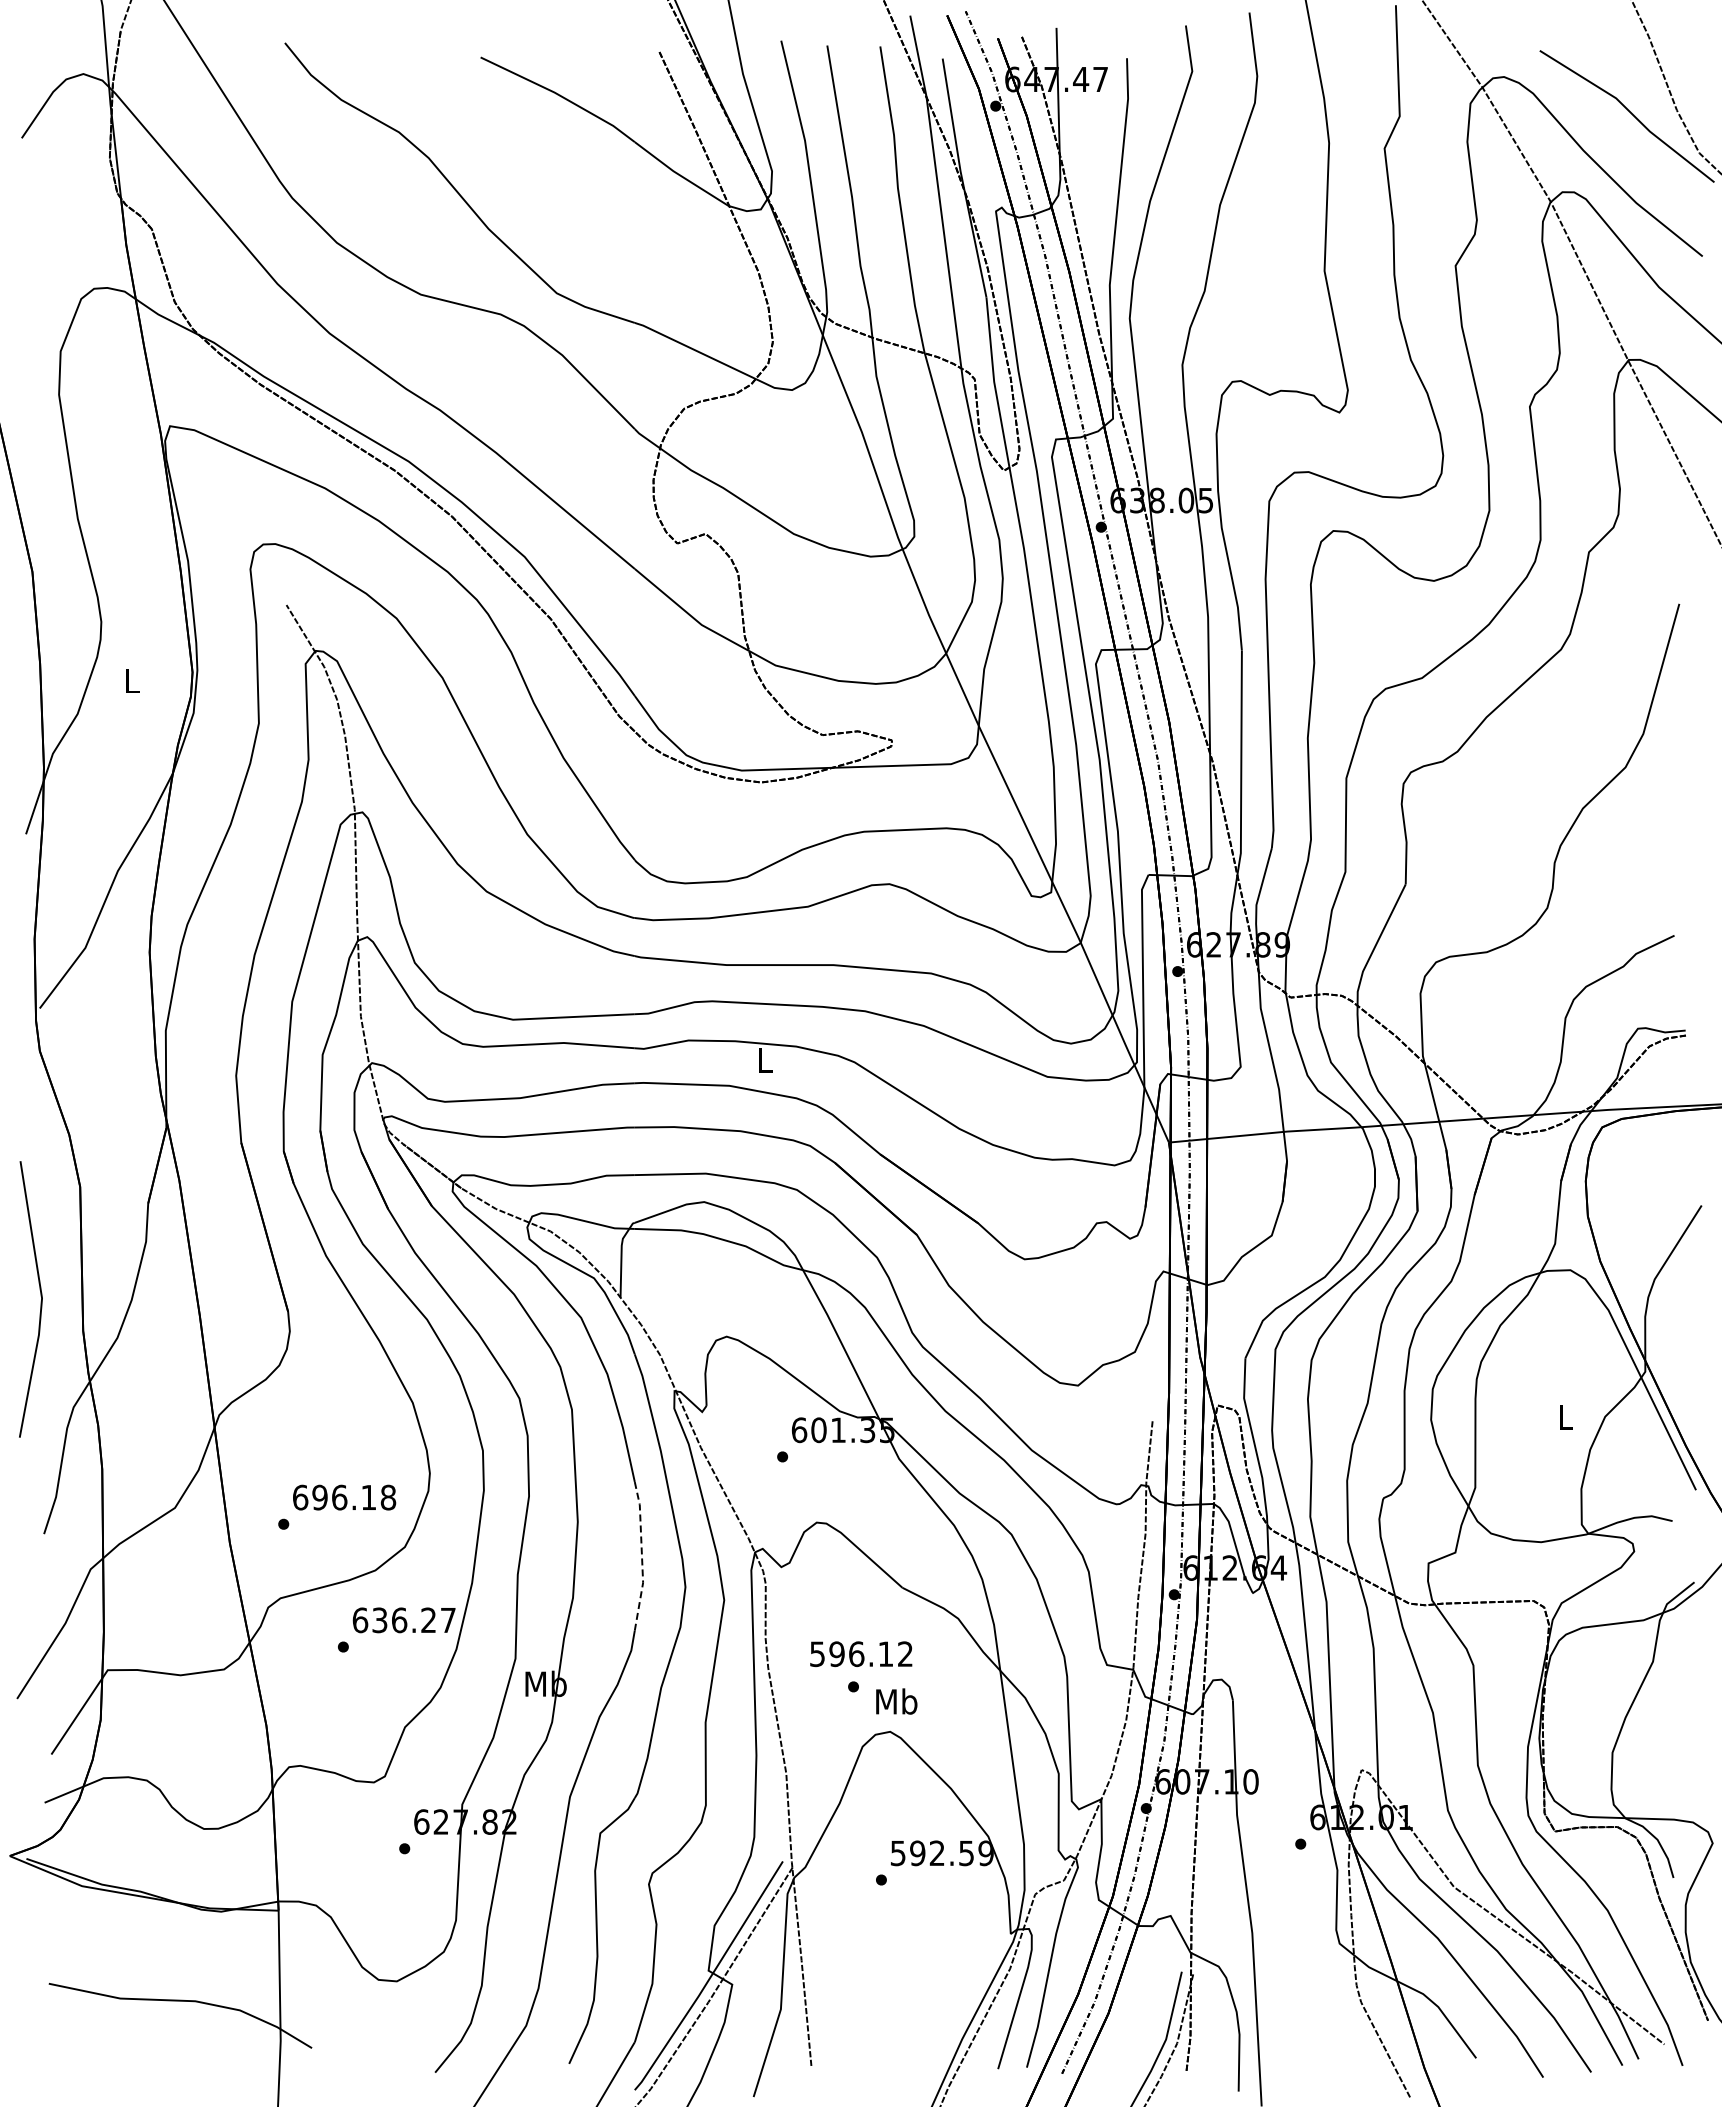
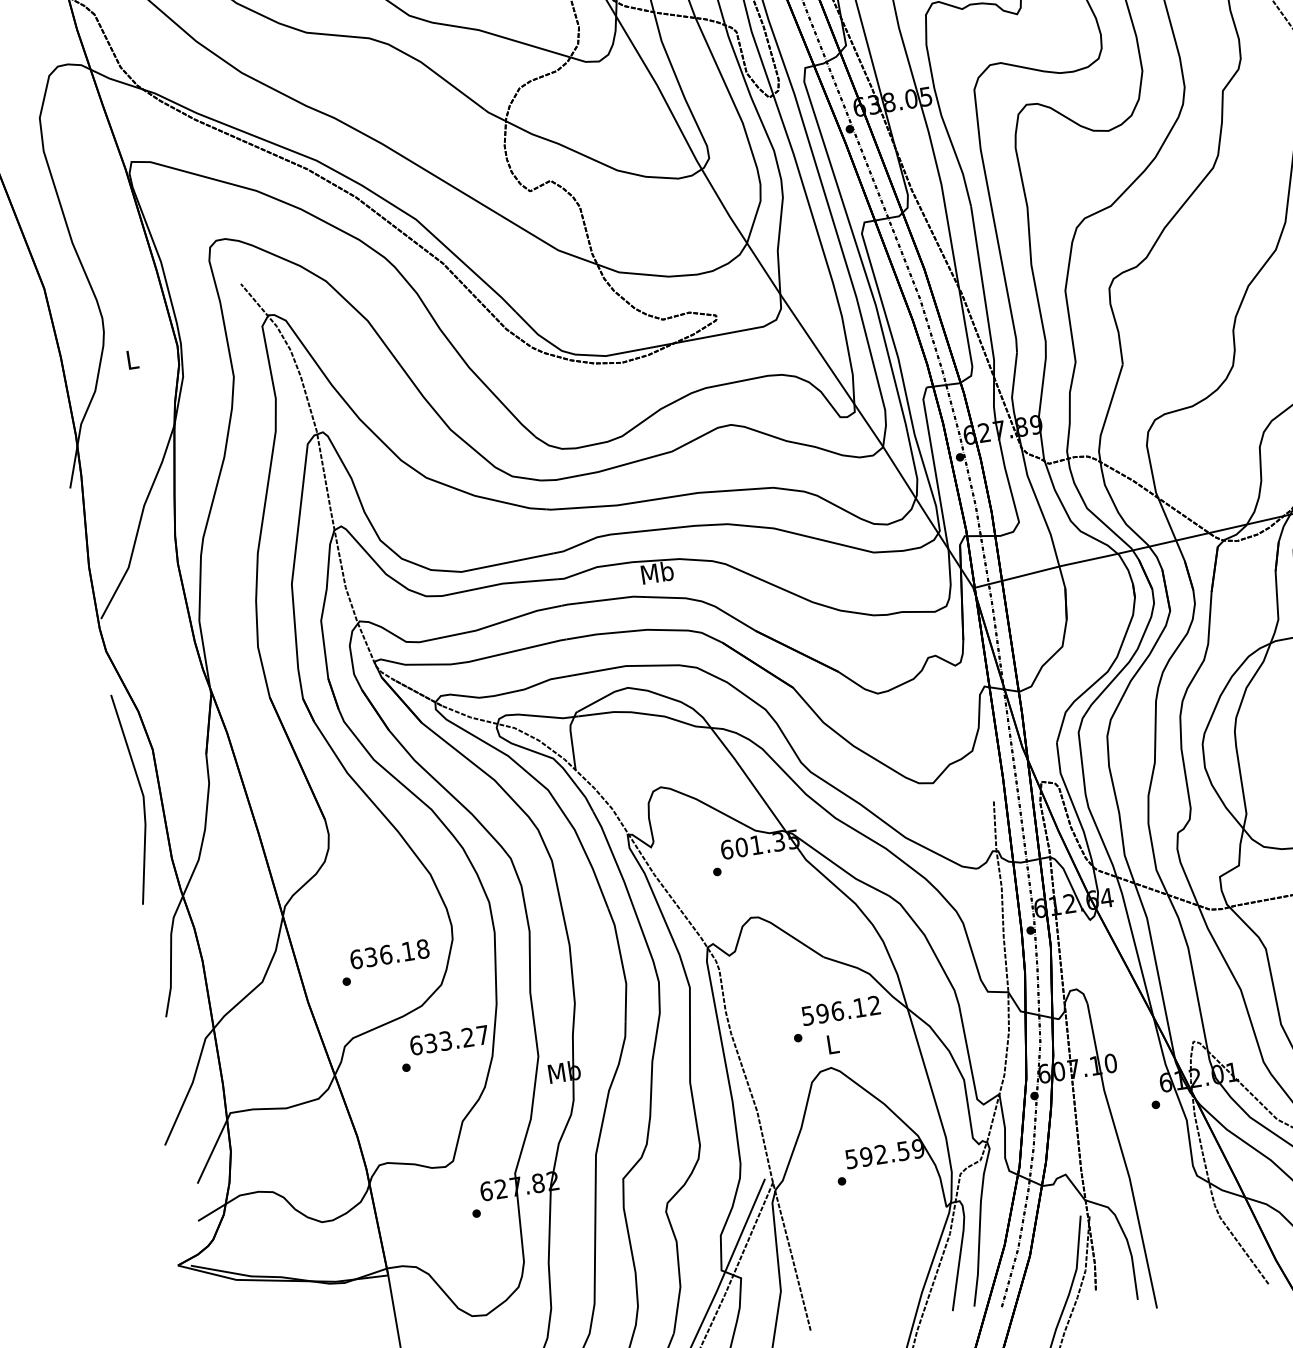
text: (764, 1059) -> (656, 572), L -> Mb
line: (40, 1301) -> (142, 799), moved
text: (319, 1497) -> (370, 957), 696.18 -> 636.18
line: (641, 1556) -> (621, 964), dashed -> solid
text: (399, 1620) -> (445, 1041), 636.27 -> 633.27
text: (861, 1654) -> (841, 1010), moved
text: (896, 1701) -> (832, 1044), Mb -> L

